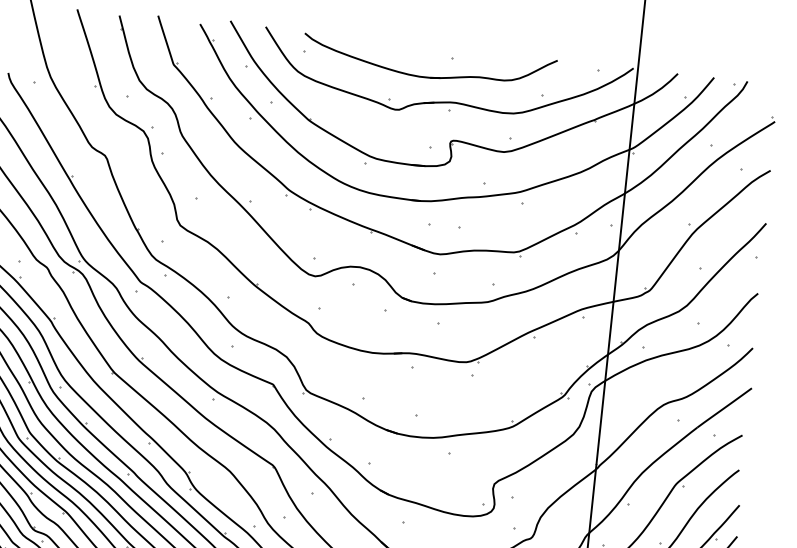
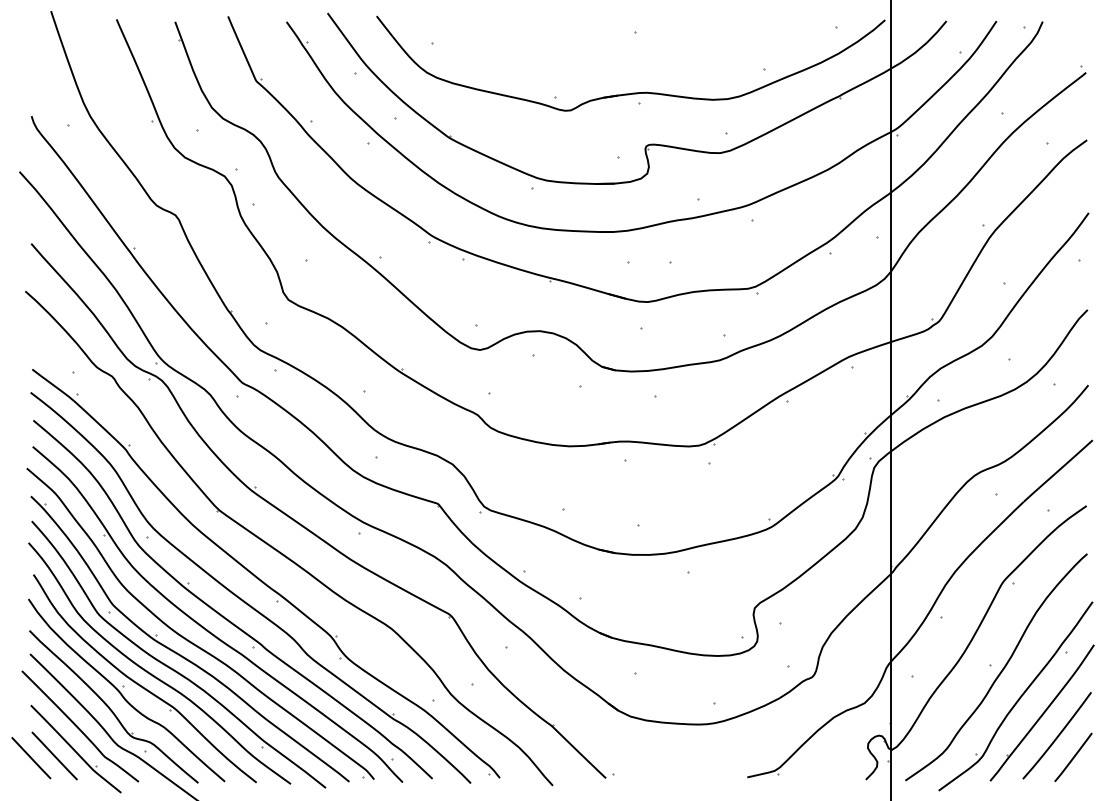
part: (427, 77) -> (605, 61), removed

